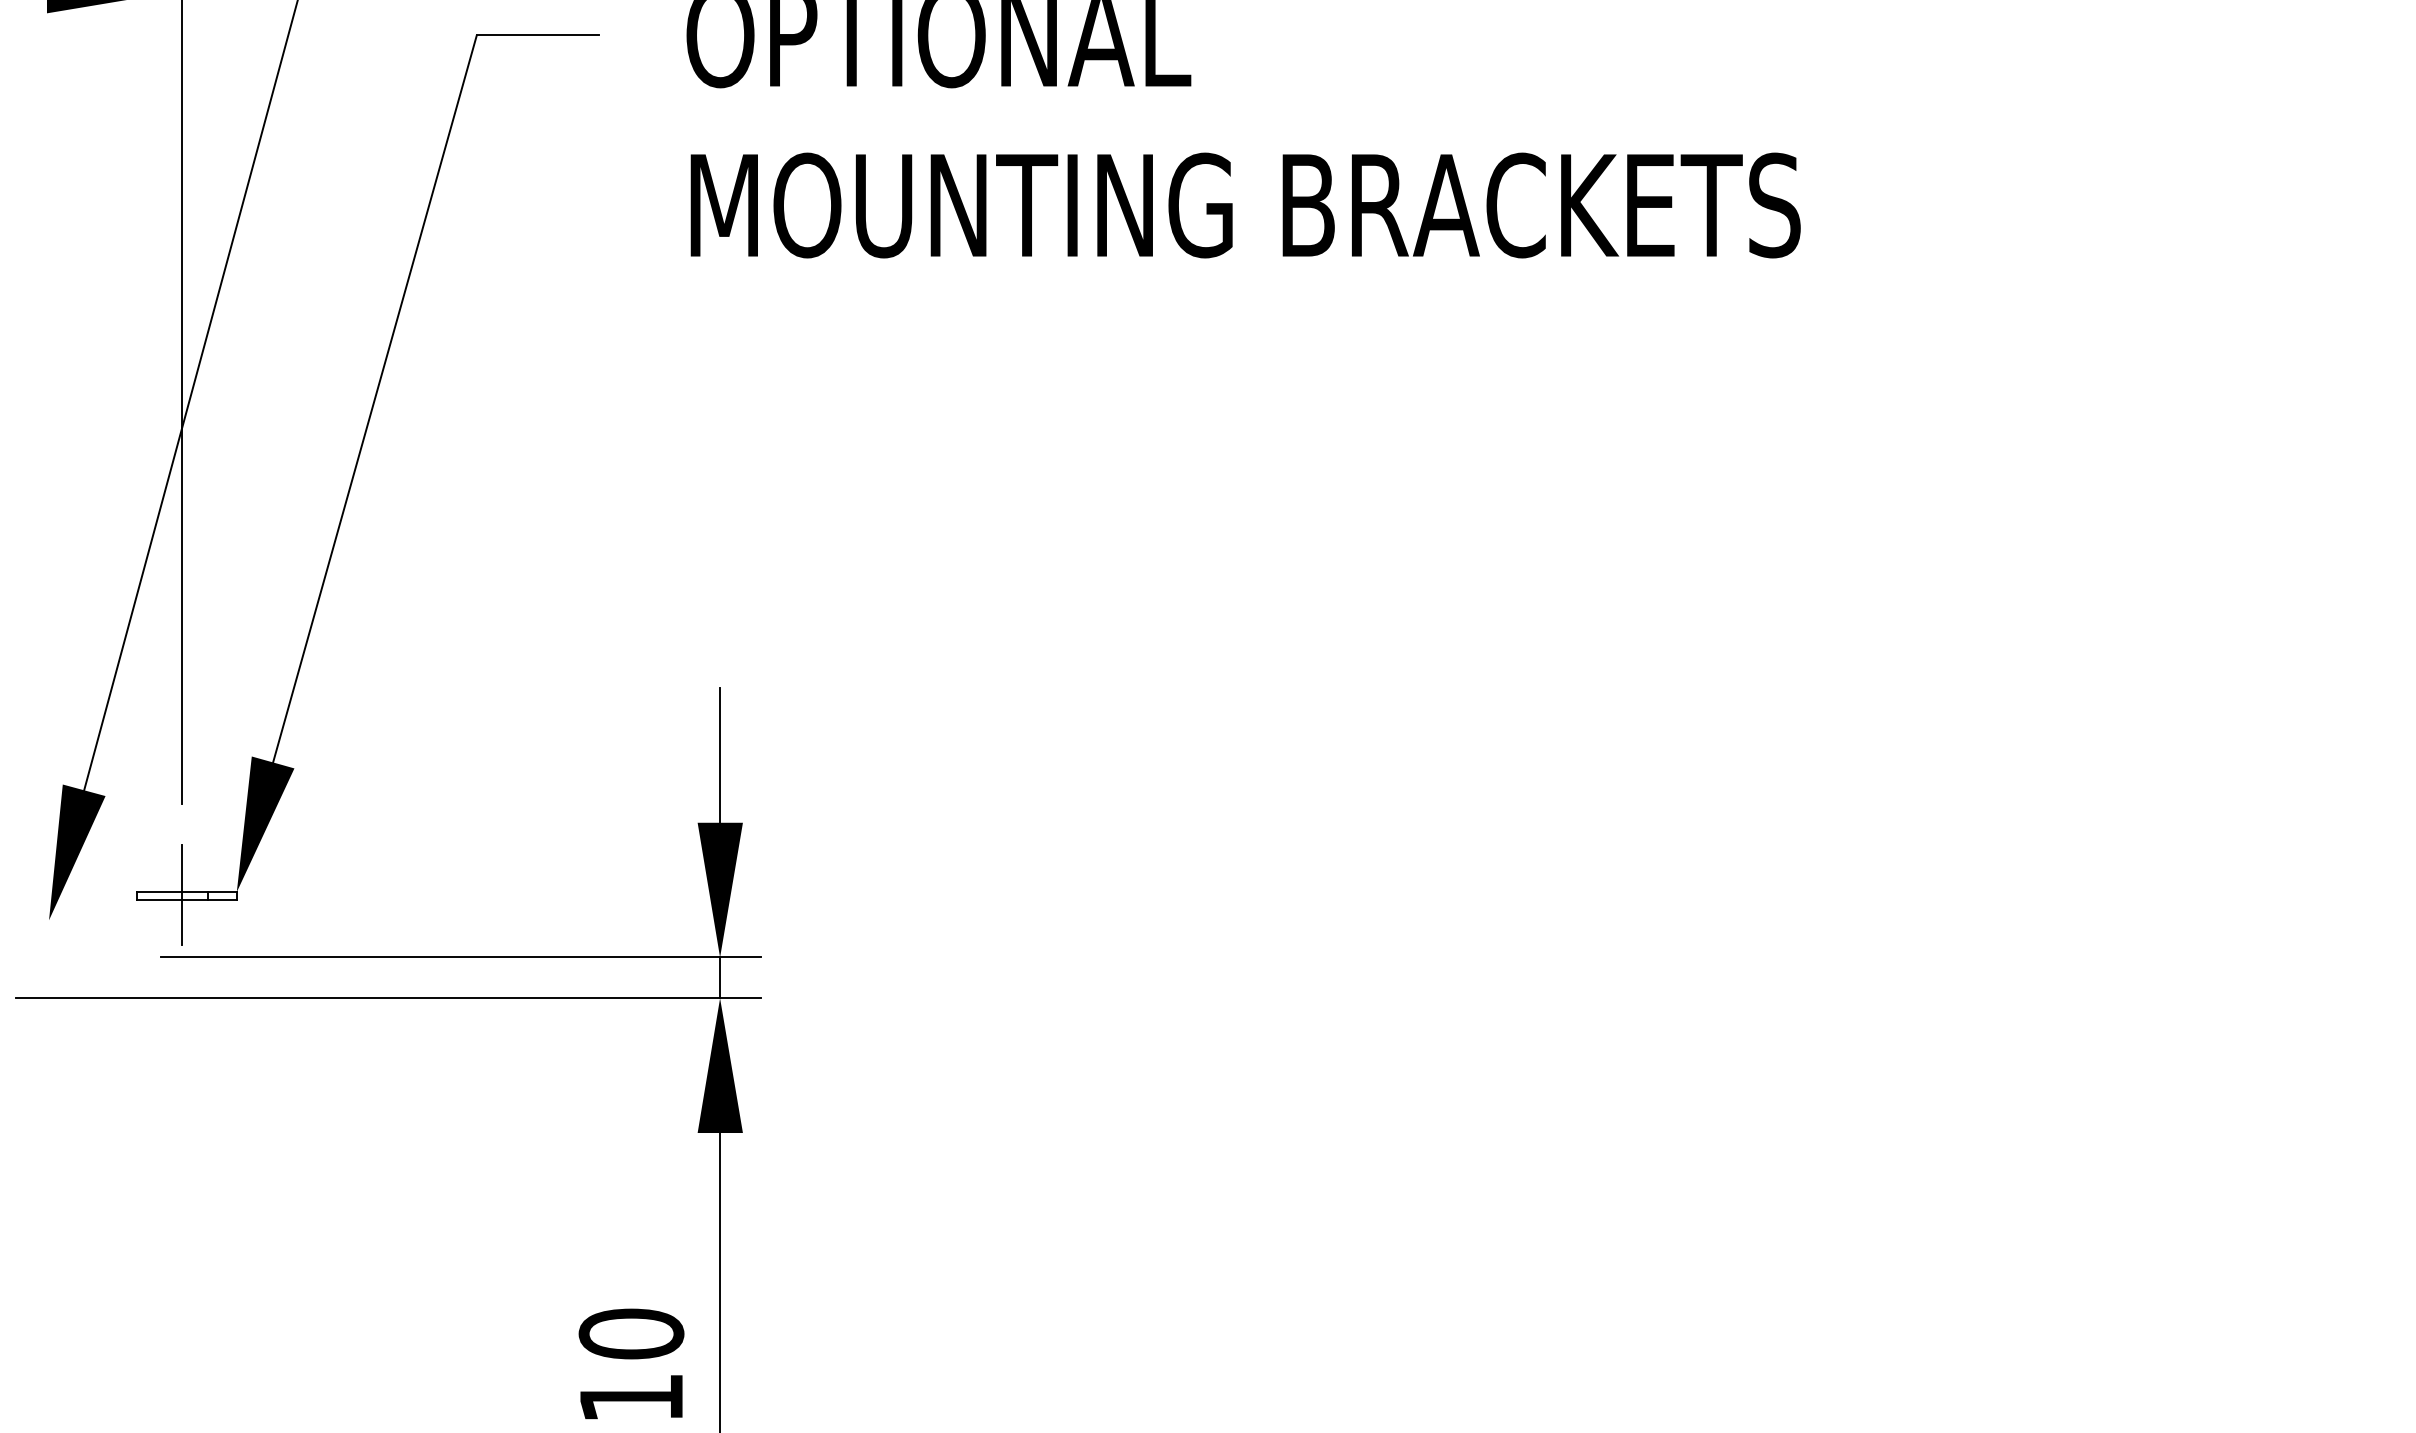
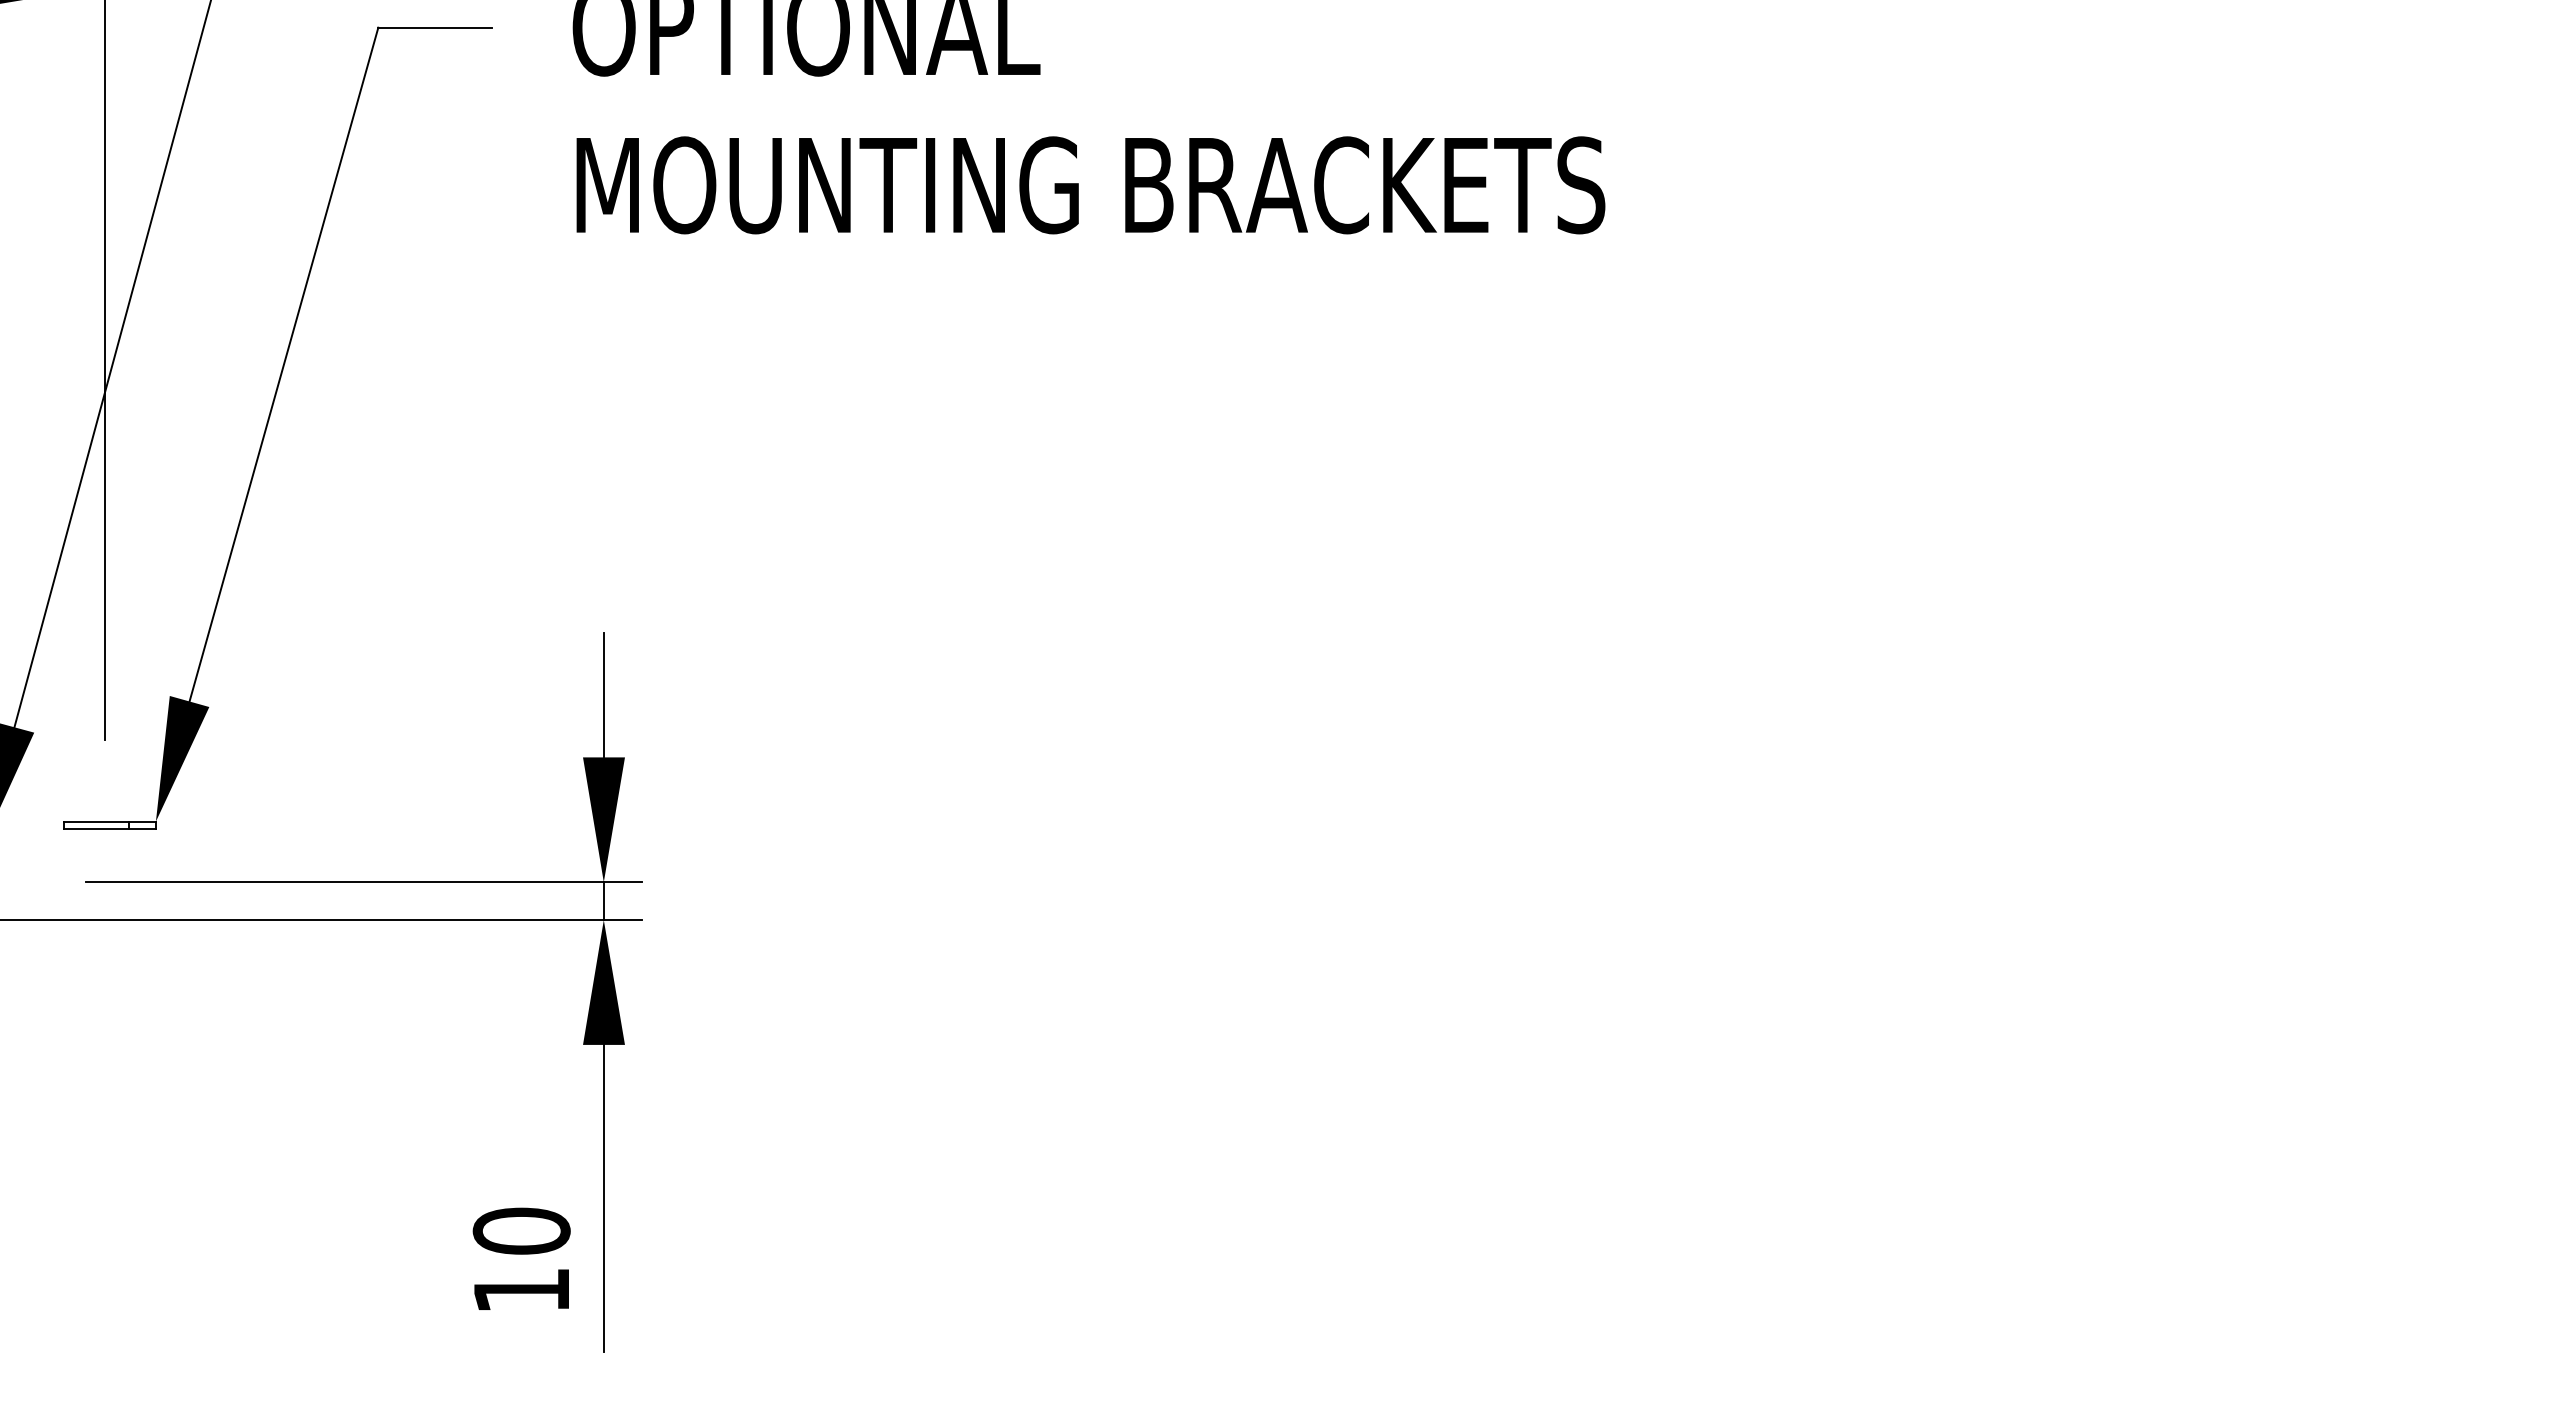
line: (181, 894) -> (104, 823), removed

